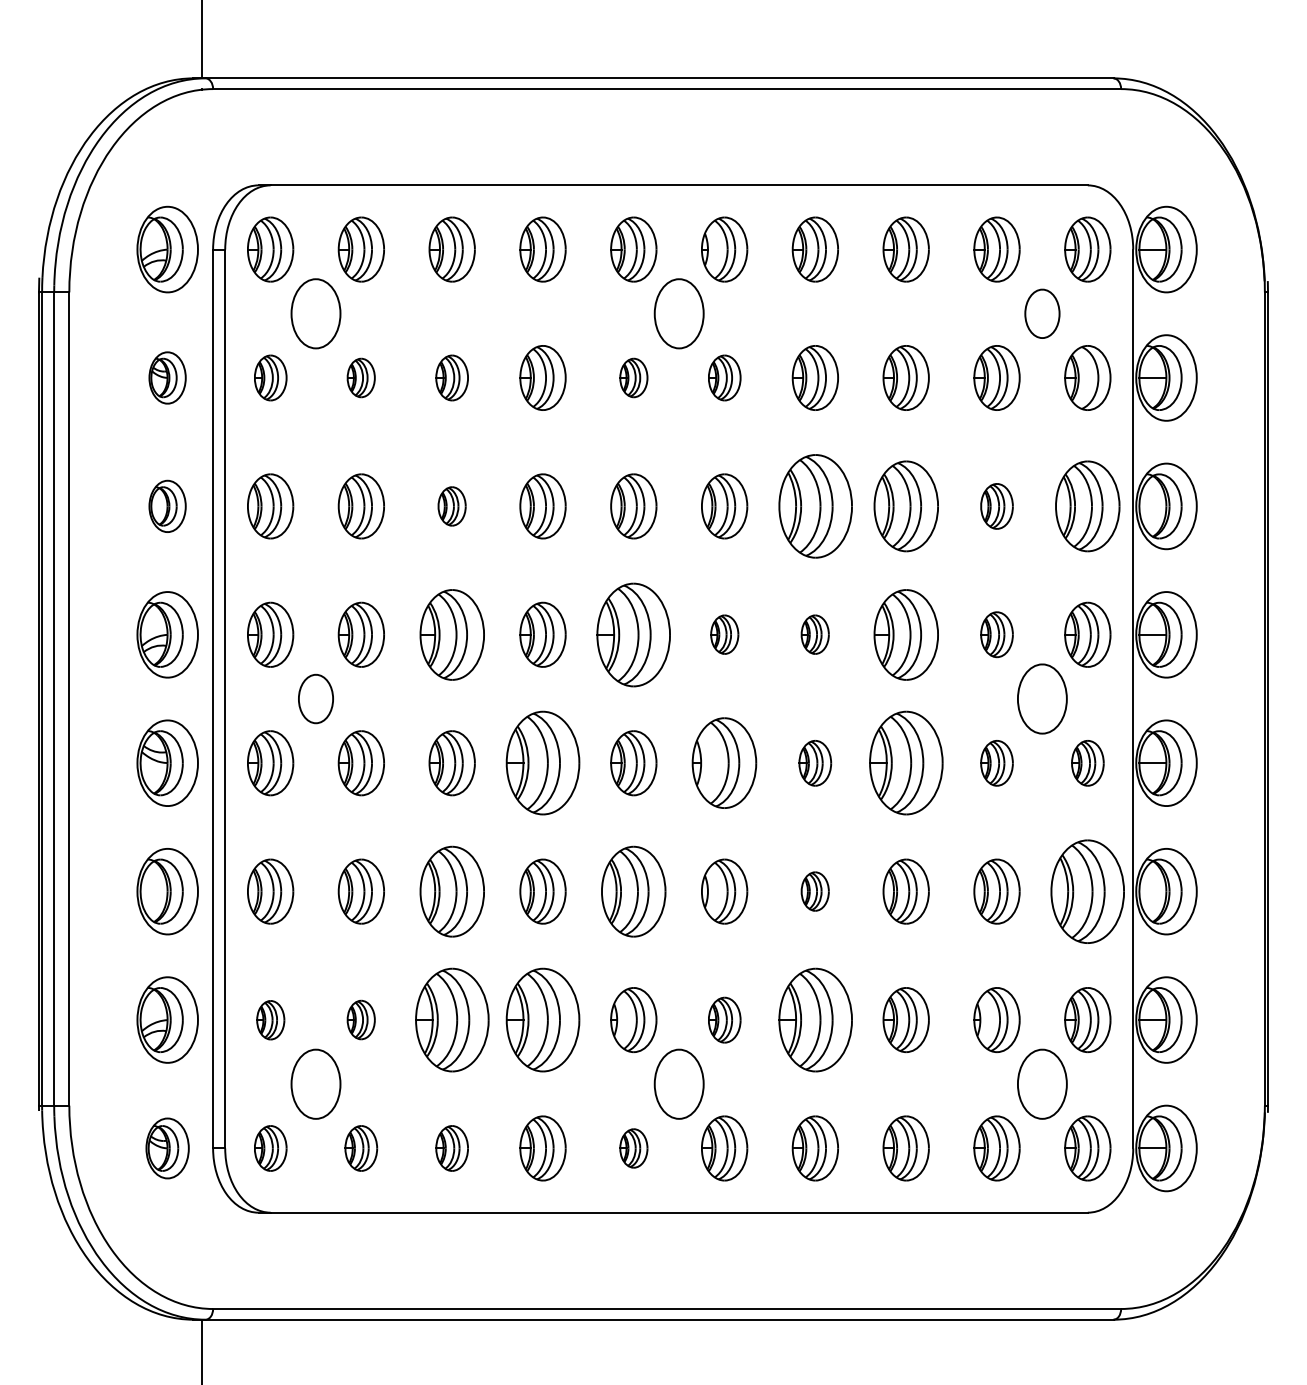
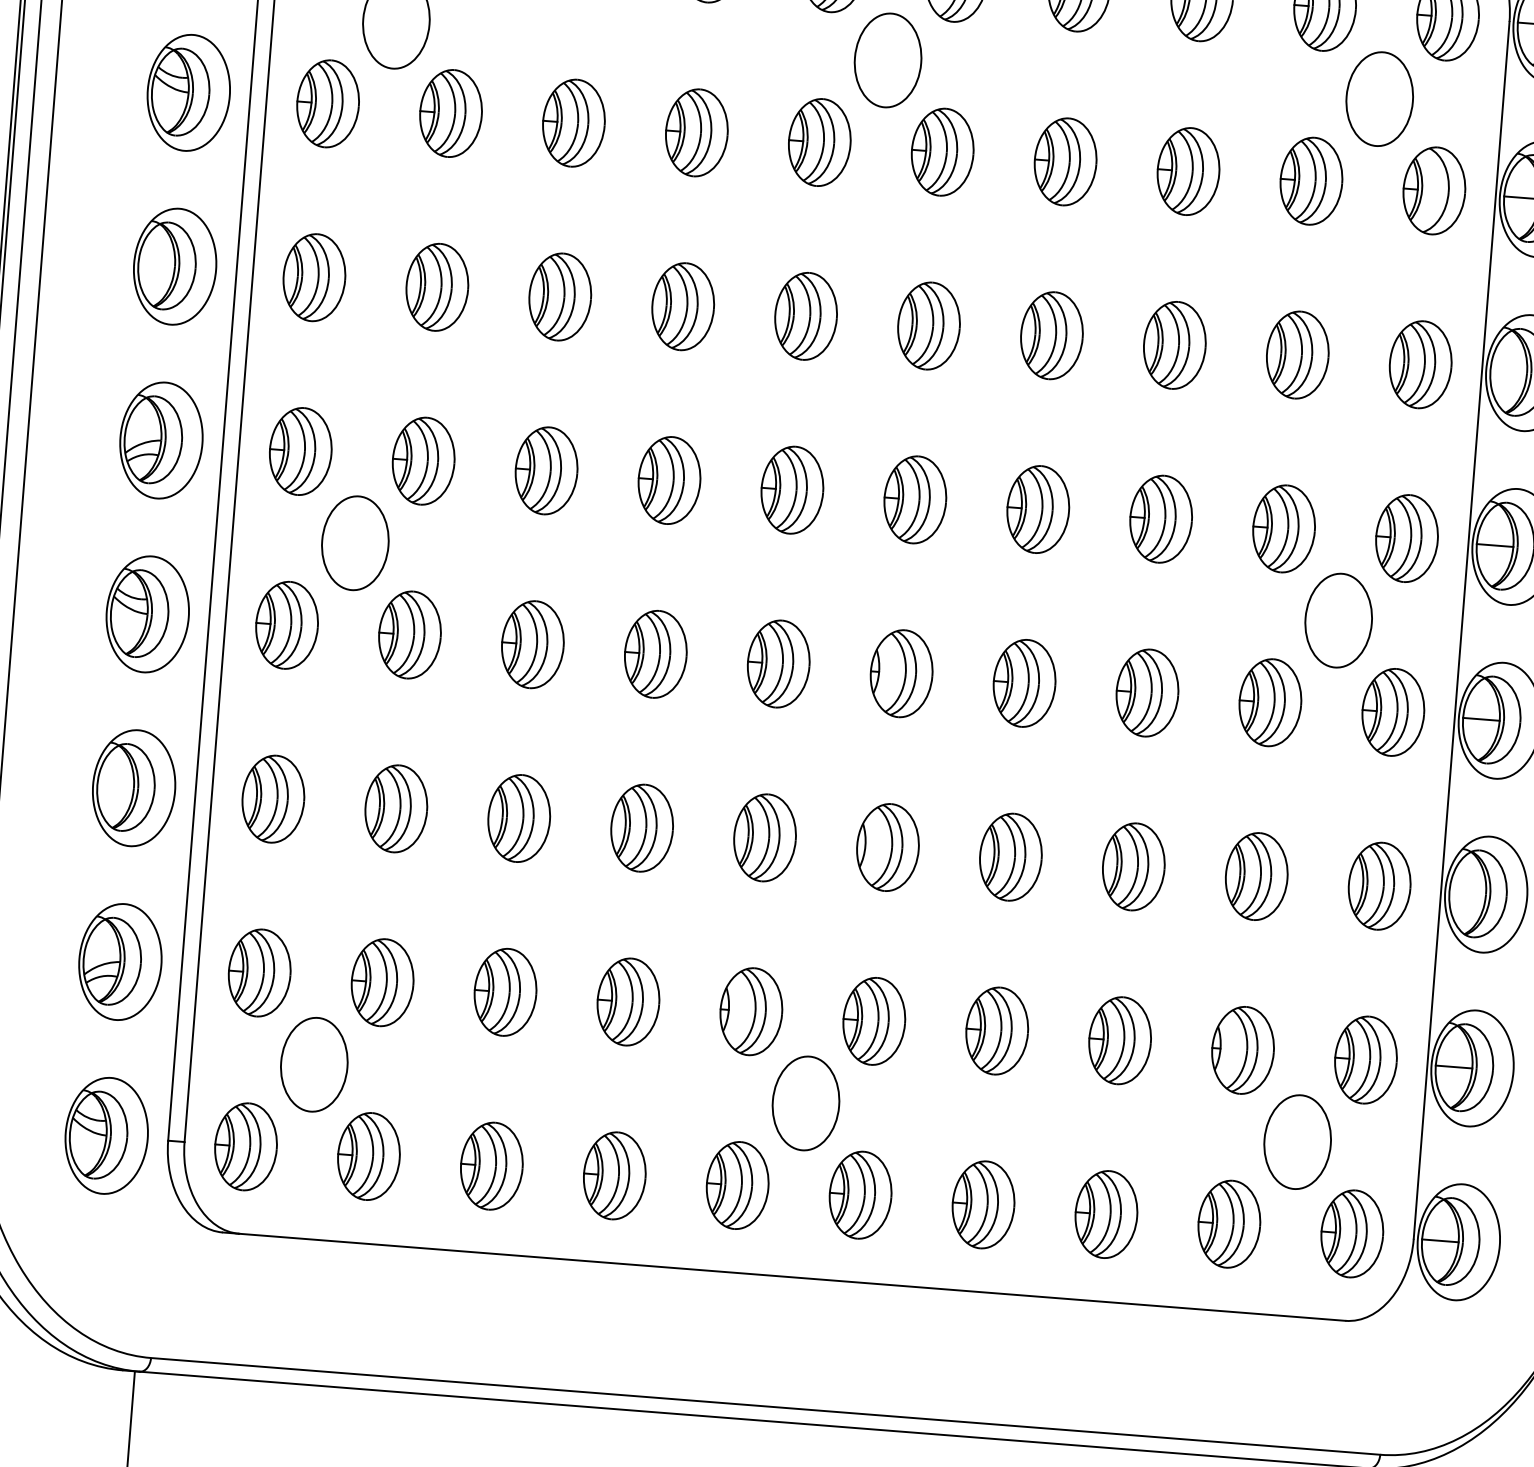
part: (1042, 313) -> (1379, 98), size x1.43
part: (167, 377) -> (188, 92), size x1.67
part: (270, 377) -> (328, 103), size x1.43
part: (360, 377) -> (449, 112), size x1.67
part: (451, 377) -> (573, 122), size x1.43
part: (633, 377) -> (819, 141), size x1.67
part: (724, 377) -> (942, 151), size x1.43
part: (167, 506) -> (174, 266), size x1.67
part: (451, 506) -> (559, 297), size x1.67
part: (814, 506) -> (1050, 335), size x0.62
part: (905, 506) -> (1173, 345), size x0.71
part: (996, 506) -> (1297, 355), size x1.43
part: (1087, 506) -> (1420, 364), size x0.71
part: (451, 634) -> (545, 470), size x0.71
part: (633, 634) -> (792, 489), size x0.62
part: (724, 634) -> (915, 499), size x1.67
part: (814, 634) -> (1037, 509), size x1.67
part: (905, 634) -> (1160, 518), size x0.71
part: (996, 634) -> (1283, 528), size x1.43
part: (315, 698) -> (354, 542), size x1.43
part: (542, 763) -> (655, 654), size x0.62
part: (724, 763) -> (901, 674), size x0.71
part: (814, 763) -> (1023, 683), size x1.43
part: (905, 763) -> (1146, 693), size x0.62
part: (996, 763) -> (1269, 703), size x1.43
part: (1087, 763) -> (1392, 712), size x1.43
part: (451, 891) -> (518, 818), size x0.71
part: (633, 891) -> (764, 837), size x0.71
part: (814, 891) -> (1009, 856), size x1.67
part: (1087, 891) -> (1379, 886), size x0.62
part: (360, 1019) -> (381, 981), size x1.67
part: (451, 1019) -> (504, 991), size x0.62
part: (542, 1019) -> (627, 1001), size x0.62
part: (814, 1019) -> (996, 1030), size x0.62
part: (270, 1020) -> (259, 973), size x1.67
part: (724, 1020) -> (874, 1021), size x1.43
part: (167, 1148) -> (106, 1135), size x1.43
part: (270, 1148) -> (245, 1146), size x1.43
part: (360, 1148) -> (367, 1156), size x1.43
part: (451, 1148) -> (490, 1166), size x1.43
part: (633, 1148) -> (737, 1185), size x1.67

